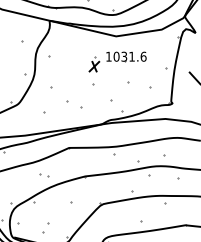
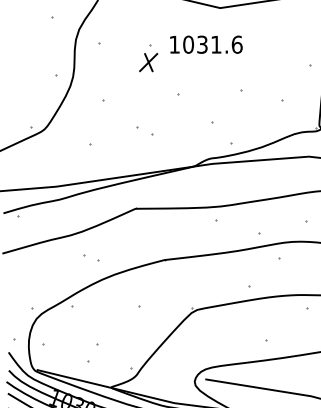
part: (117, 61) -> (190, 53), moved
part: (74, 105) -> (145, 132), size x0.62

